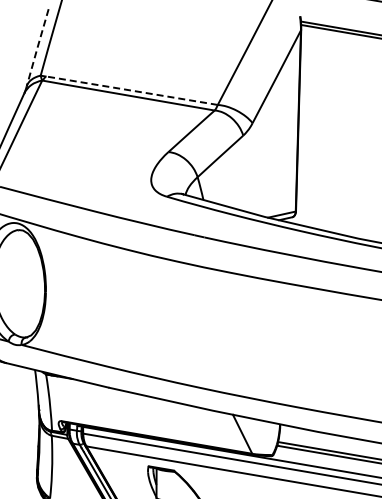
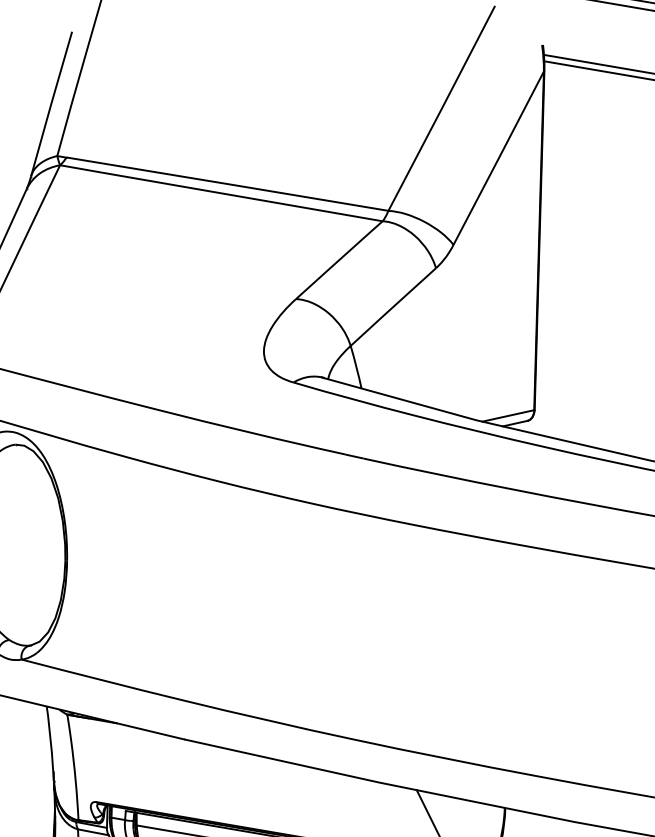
line: (37, 47) -> (51, 103), dashed -> solid
arc: (131, 90) -> (227, 183), dashed -> solid

